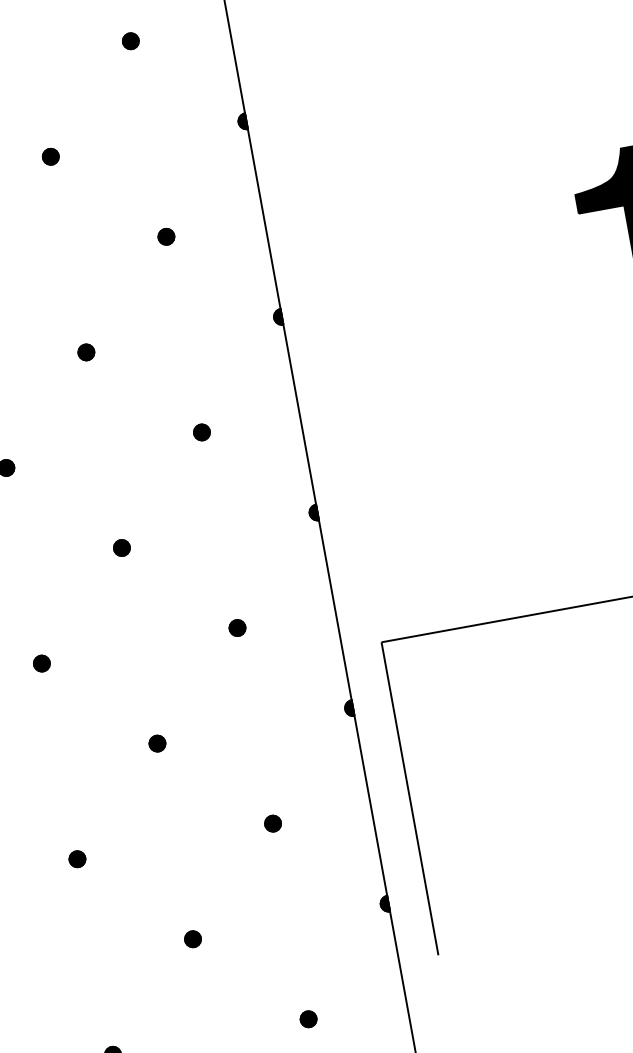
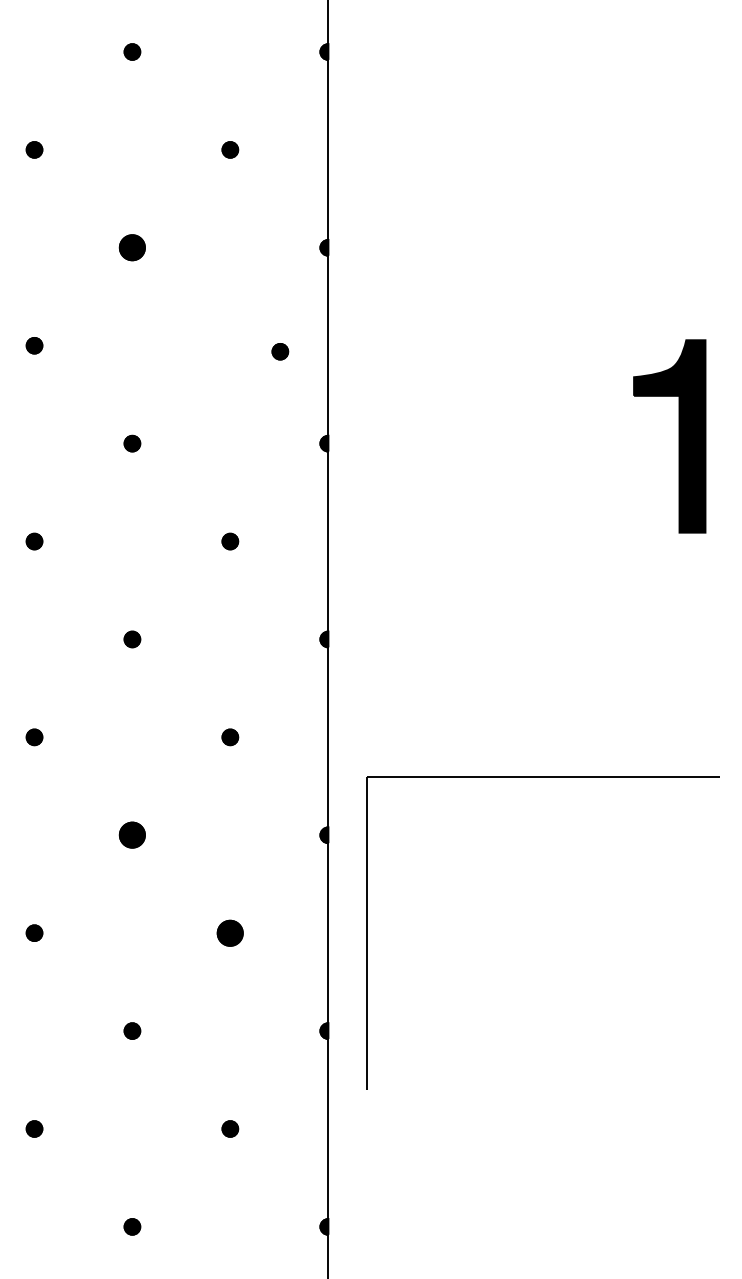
part: (50, 156) -> (132, 247), size x1.6
part: (166, 236) -> (280, 351), moved
part: (157, 743) -> (132, 835), size x1.6
part: (273, 822) -> (230, 932), size x1.6

